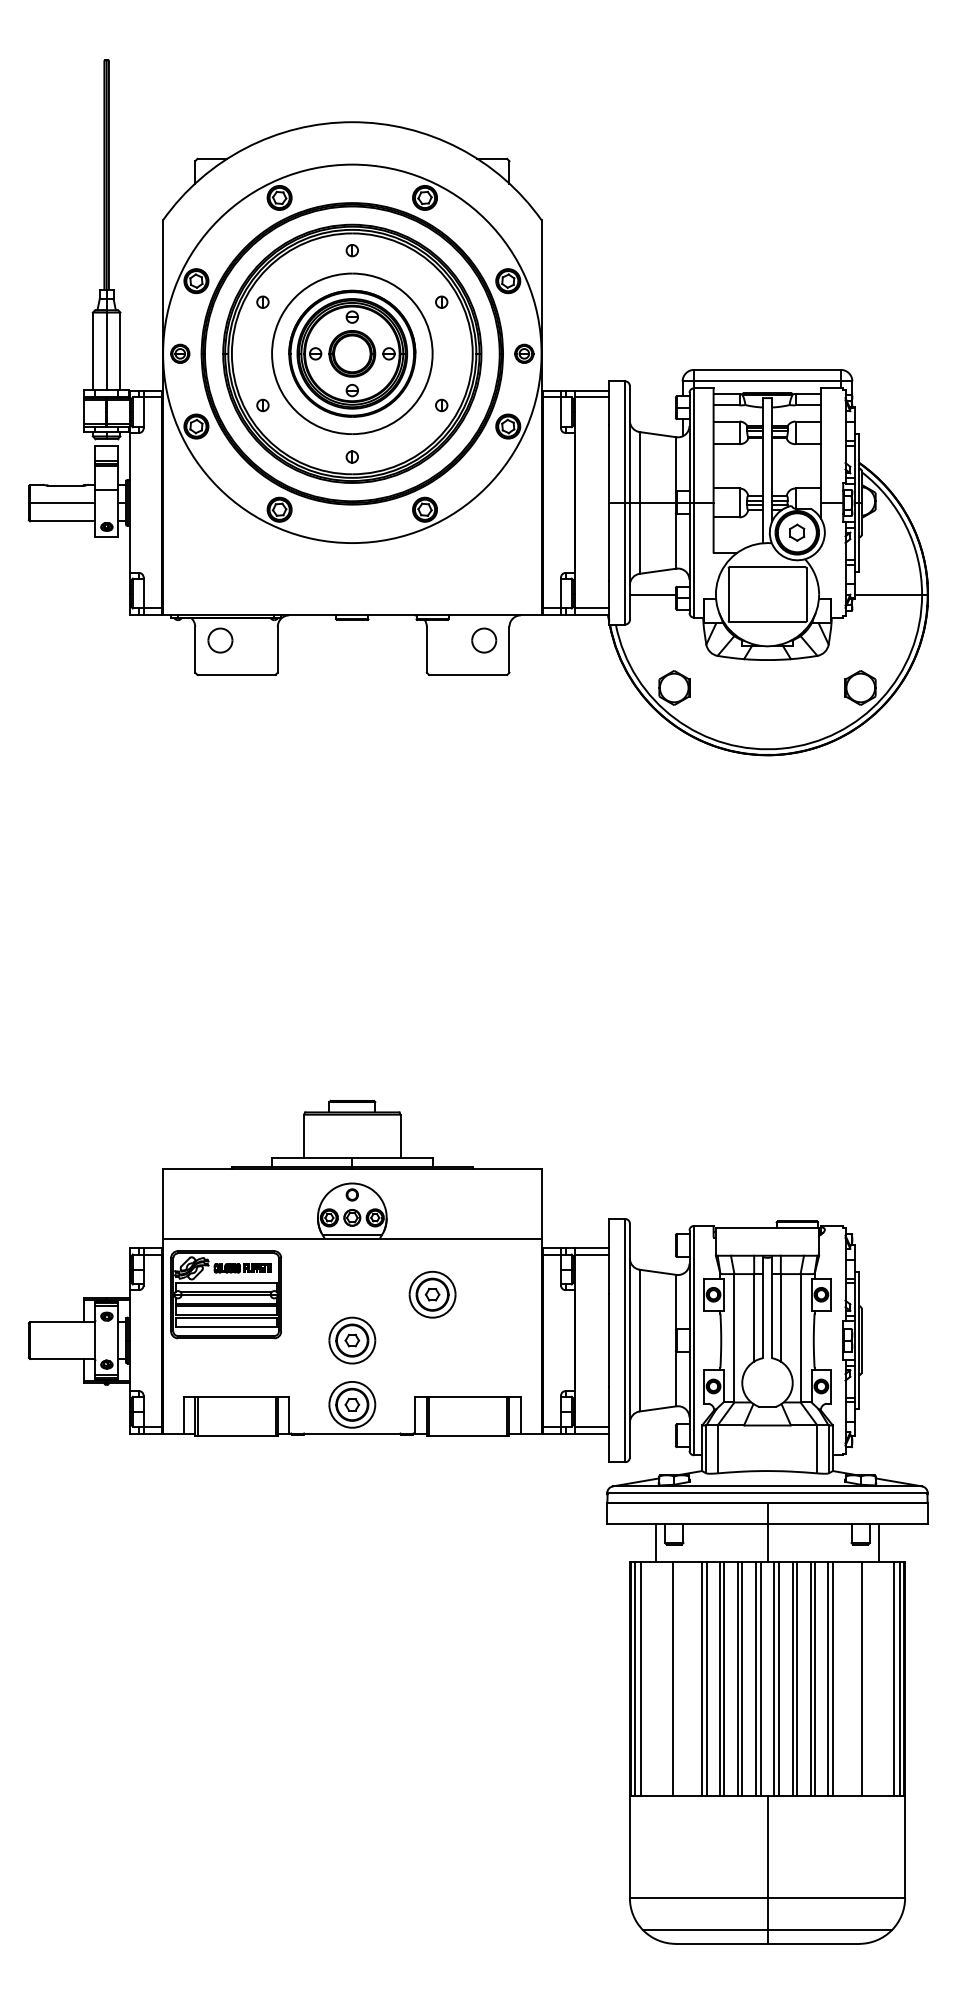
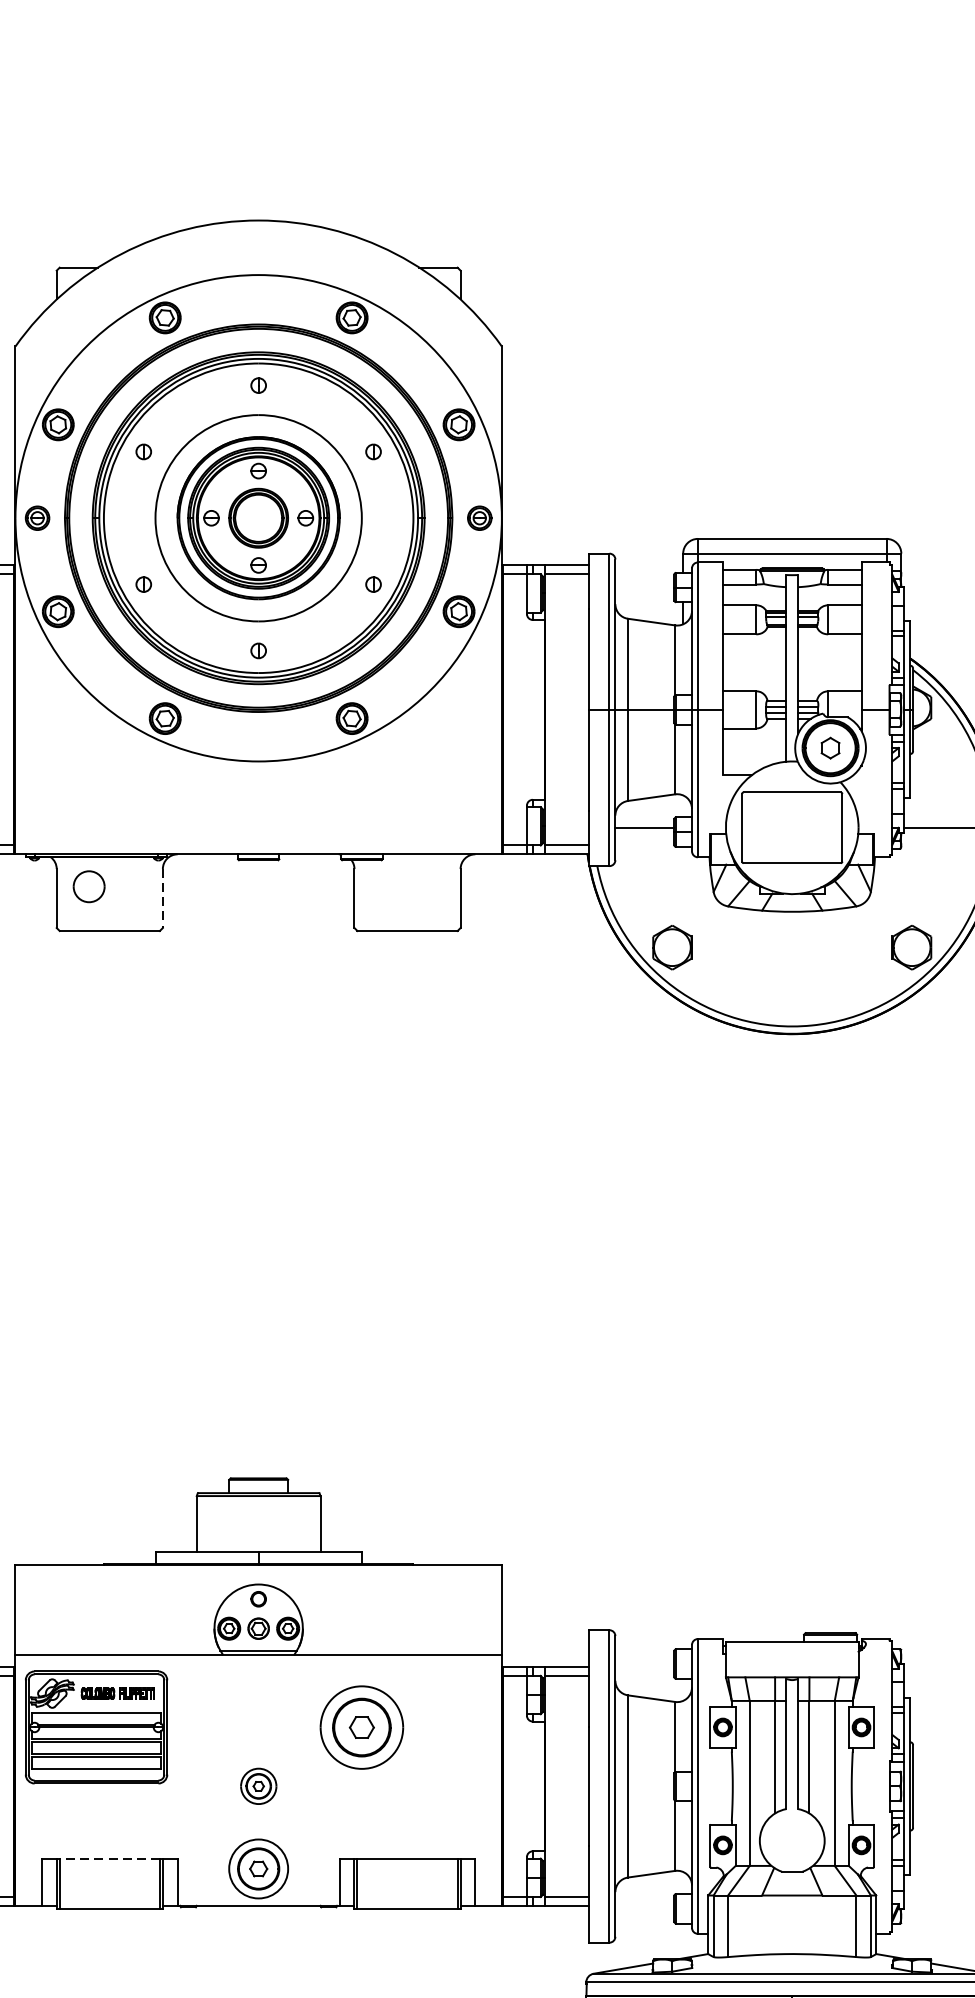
part: (484, 640) -> (428, 886), removed
line: (277, 649) -> (162, 898), solid -> dashed
part: (432, 1294) -> (361, 1727), size x1.4
part: (352, 1340) -> (258, 1786), size x0.6
line: (236, 1396) -> (109, 1858), solid -> dashed

